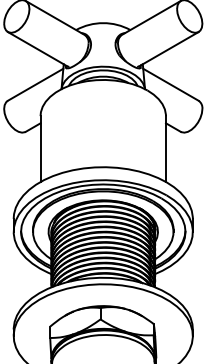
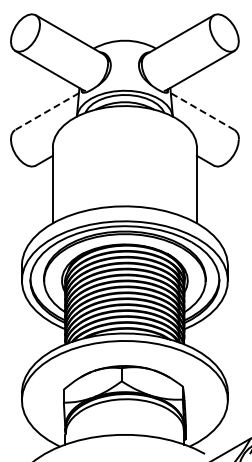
line: (35, 84) -> (47, 111), solid -> dashed
line: (170, 84) -> (202, 111), solid -> dashed

